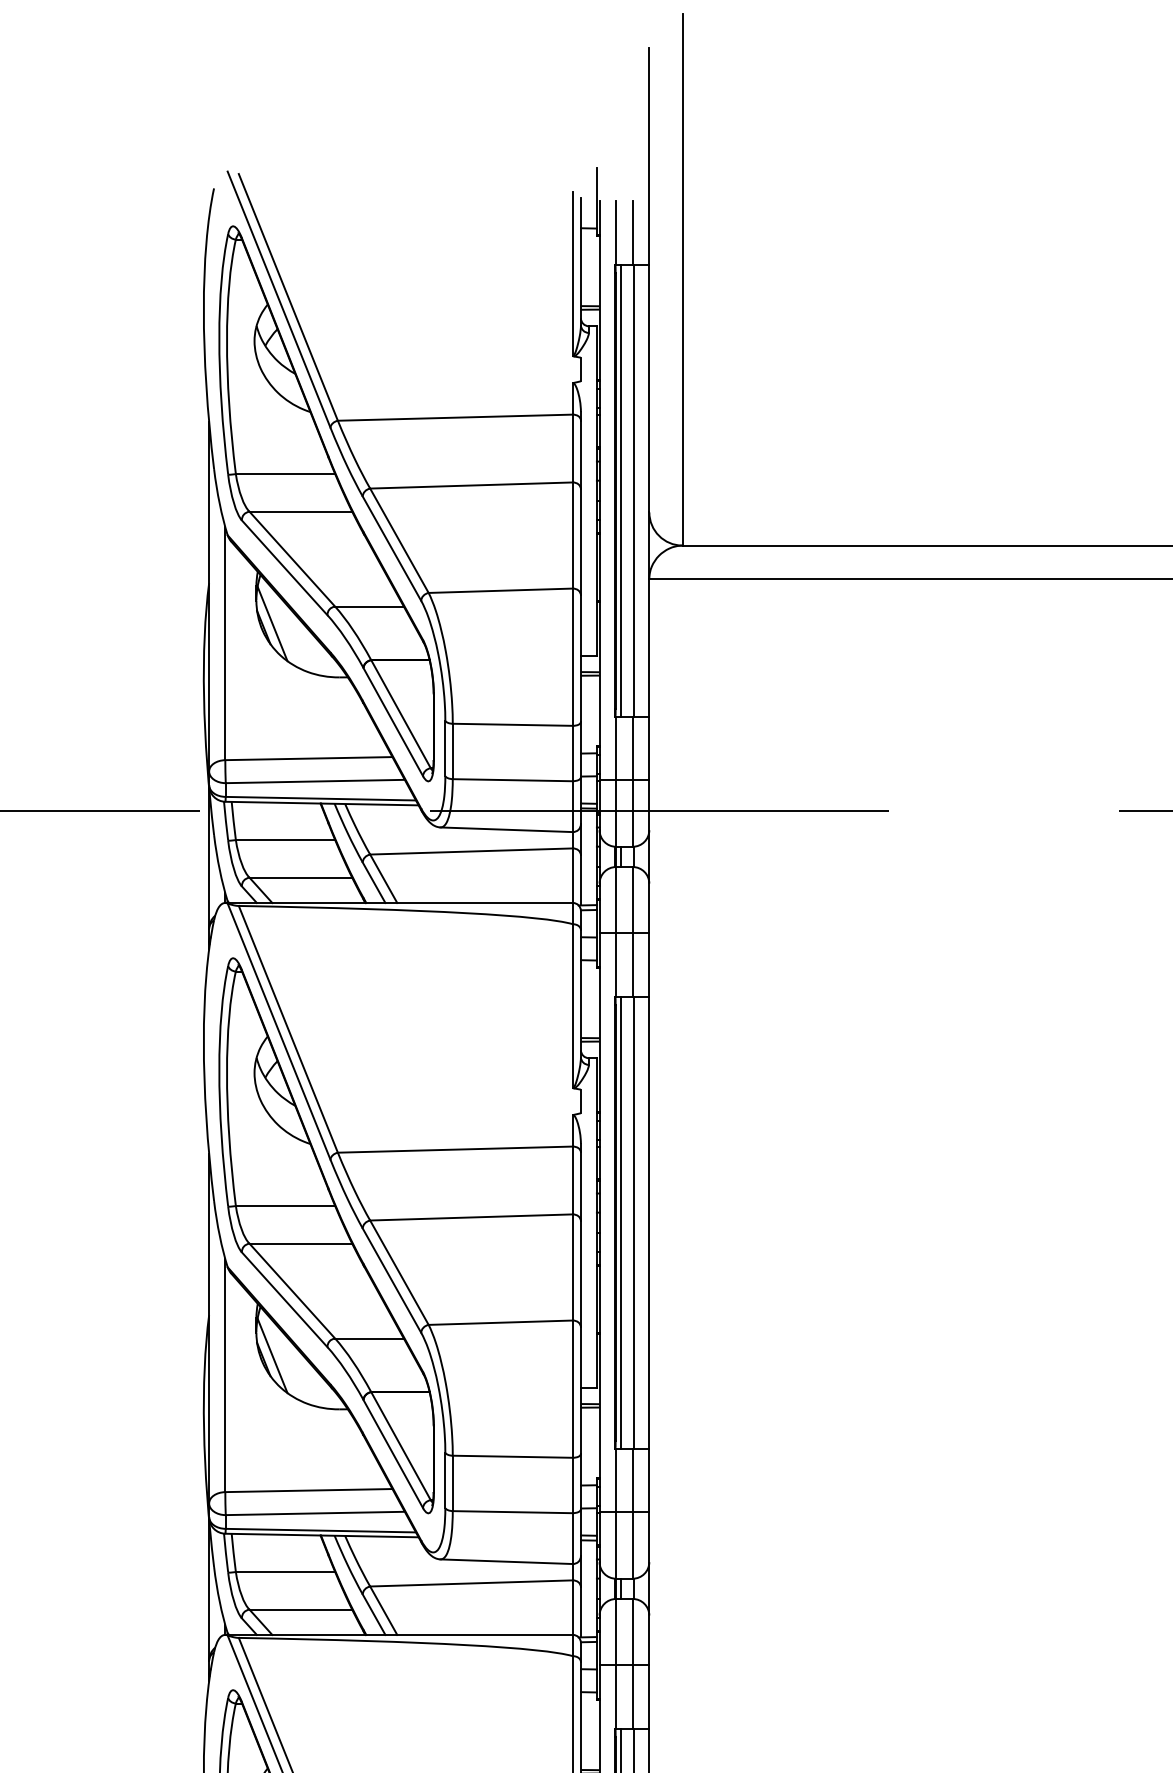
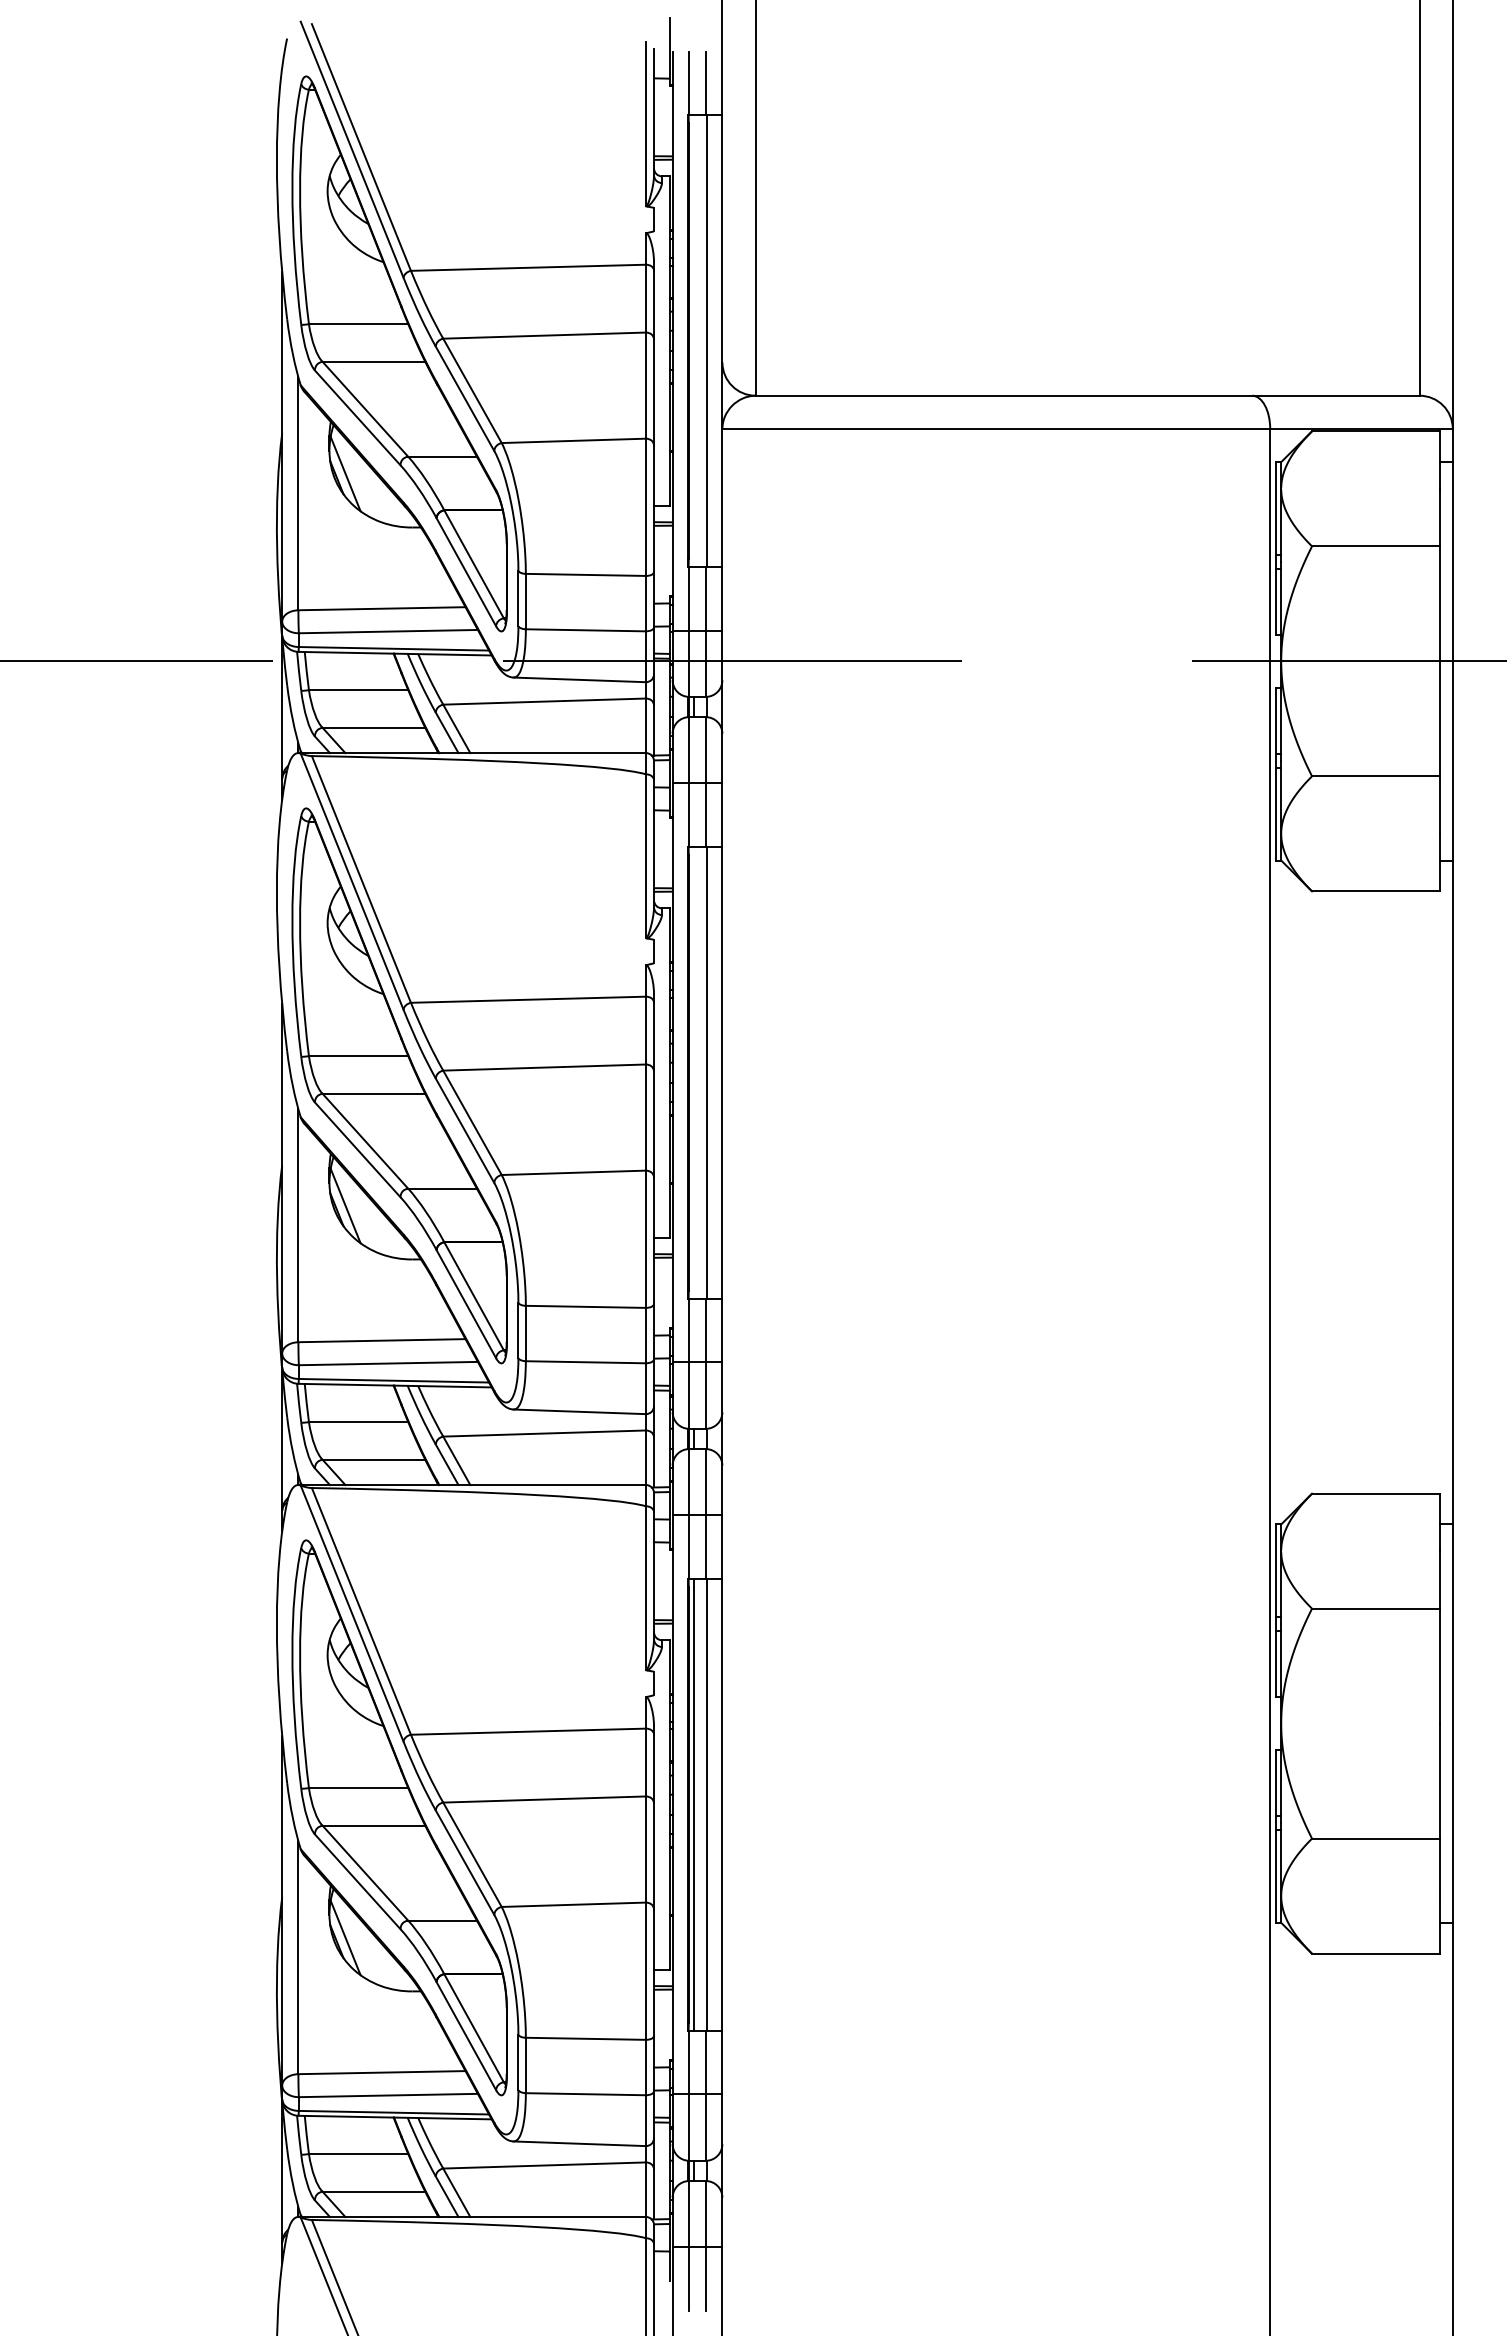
line: (620, 490) -> (693, 340), removed
line: (620, 1222) -> (693, 1072), removed

